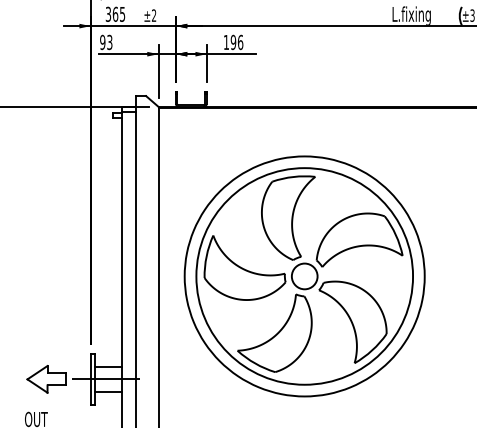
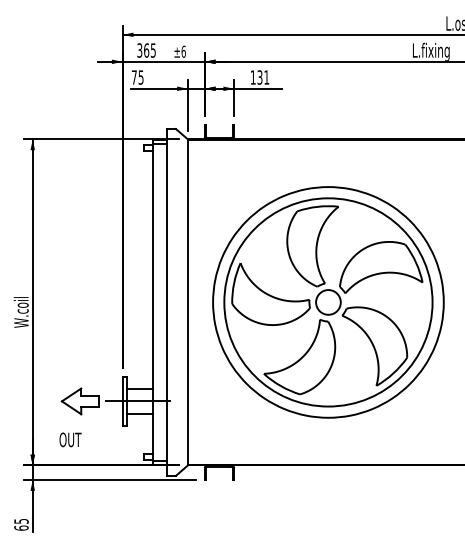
text: (153, 15) -> (183, 51), ±2 -> ±6
text: (106, 42) -> (137, 77), 93 -> 75
text: (237, 42) -> (263, 77), 196 -> 131

